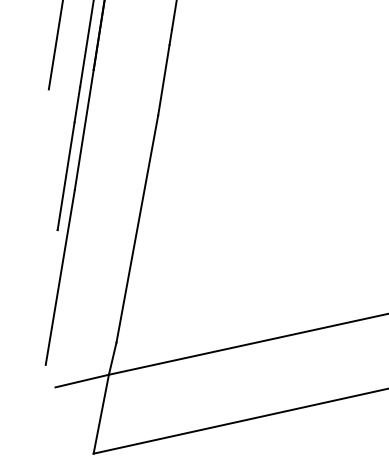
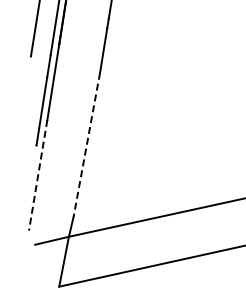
line: (136, 228) -> (86, 144), solid -> dashed
line: (60, 277) -> (38, 175), solid -> dashed

